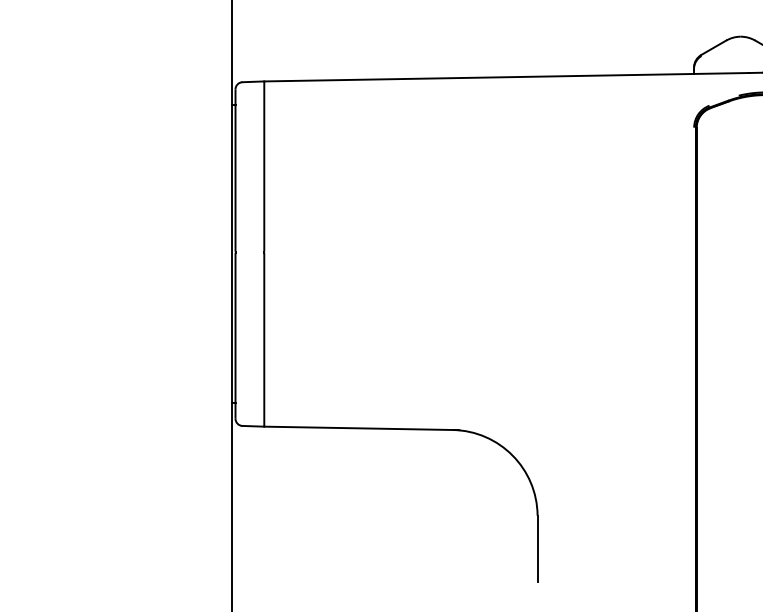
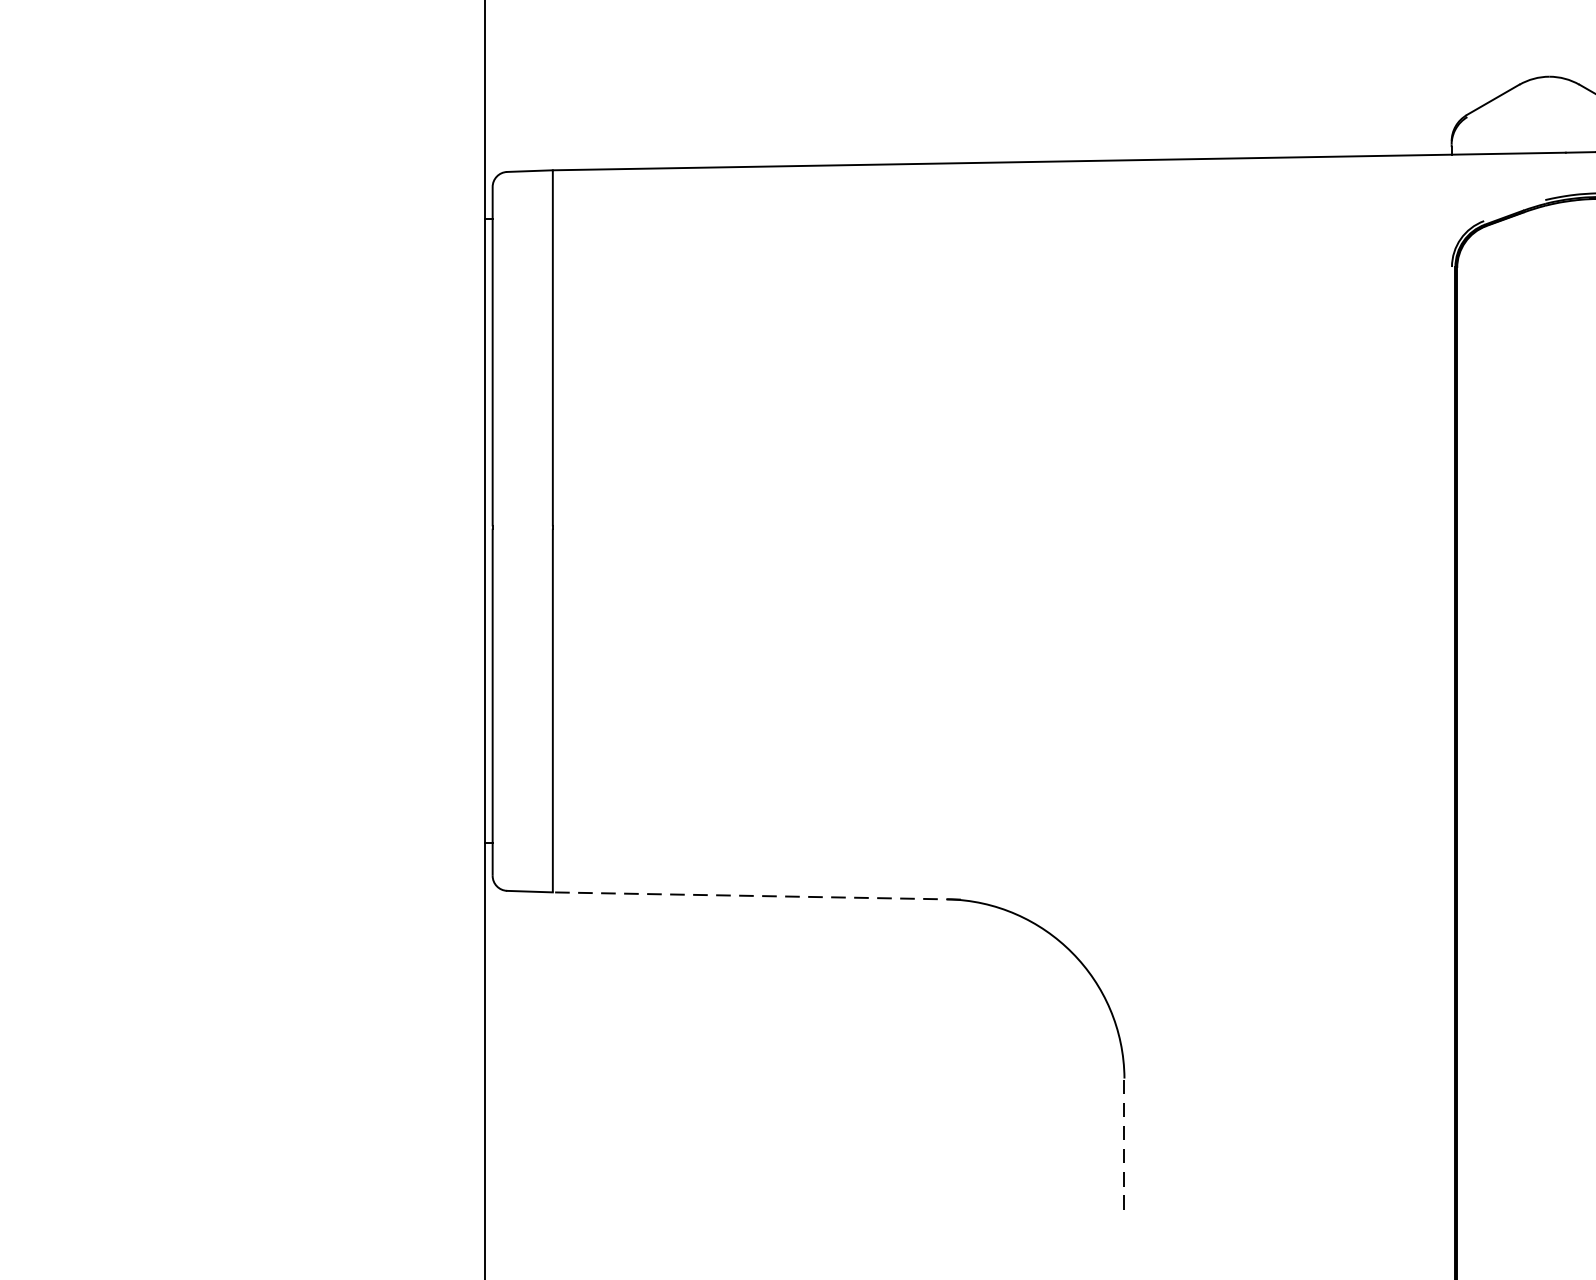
line: (361, 428) -> (756, 896), solid -> dashed
line: (537, 549) -> (1124, 1149), solid -> dashed

